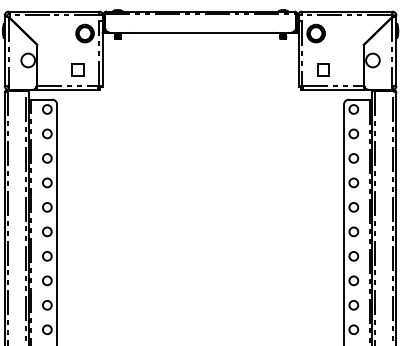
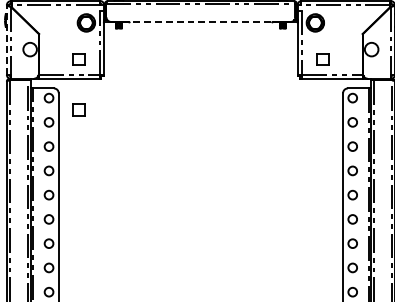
line: (200, 32) -> (200, 21), solid -> dashed
line: (4, 50) -> (6, 39), solid -> dashed
part: (77, 120) -> (78, 109), added

